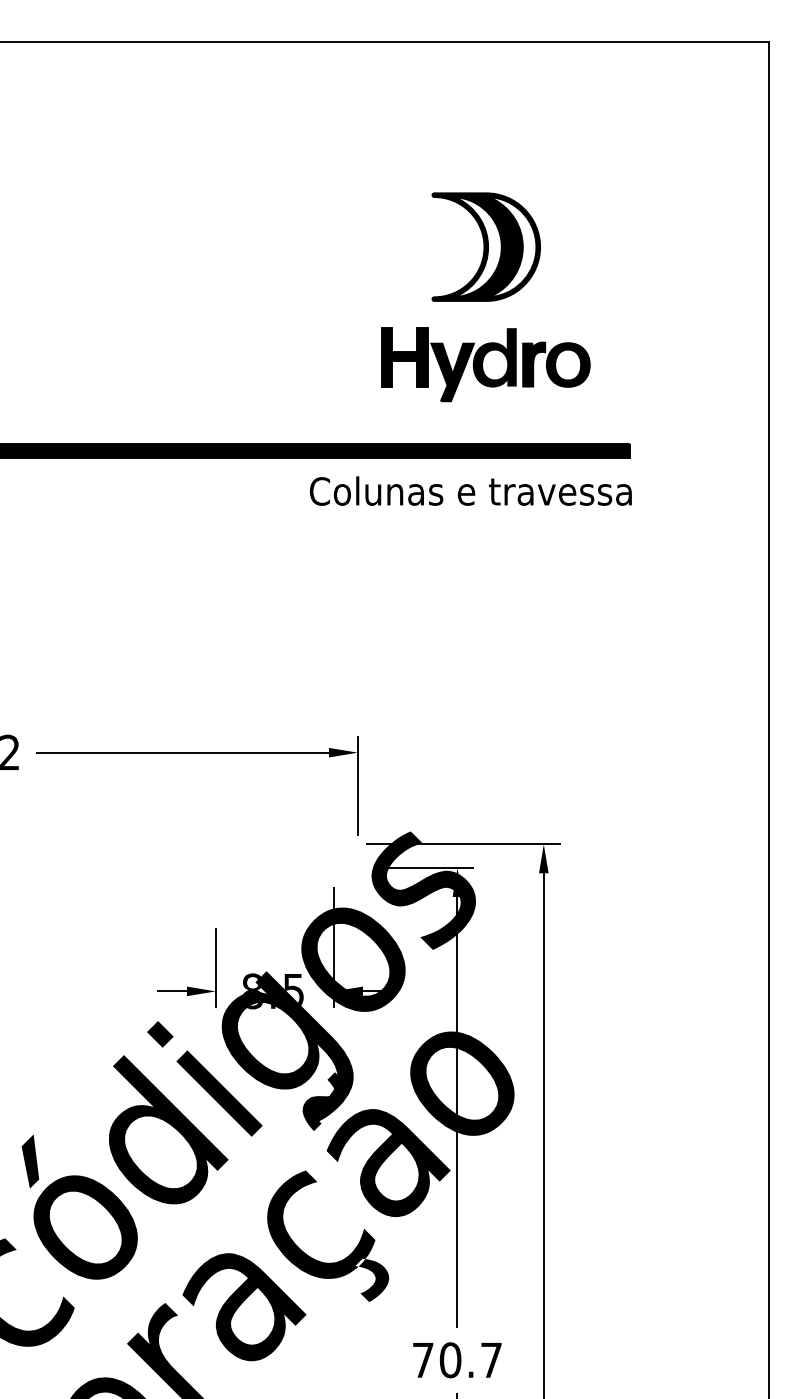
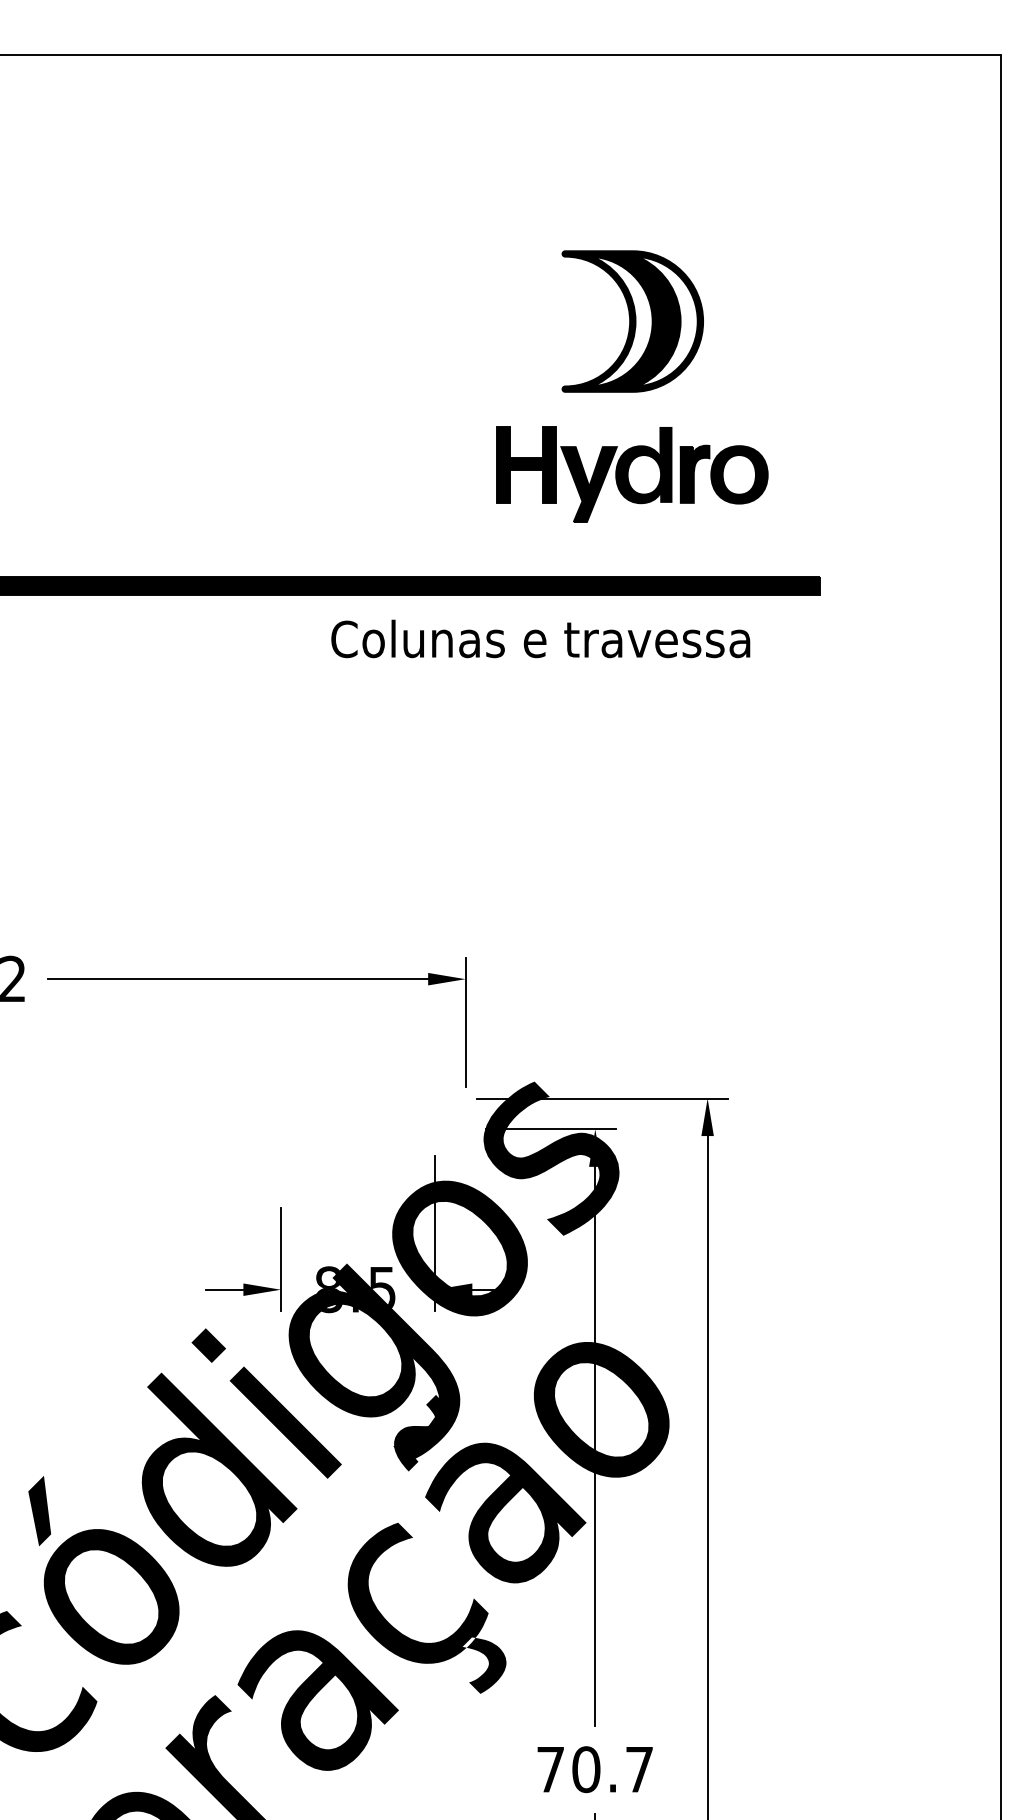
text: (470, 490) -> (540, 638), moved

